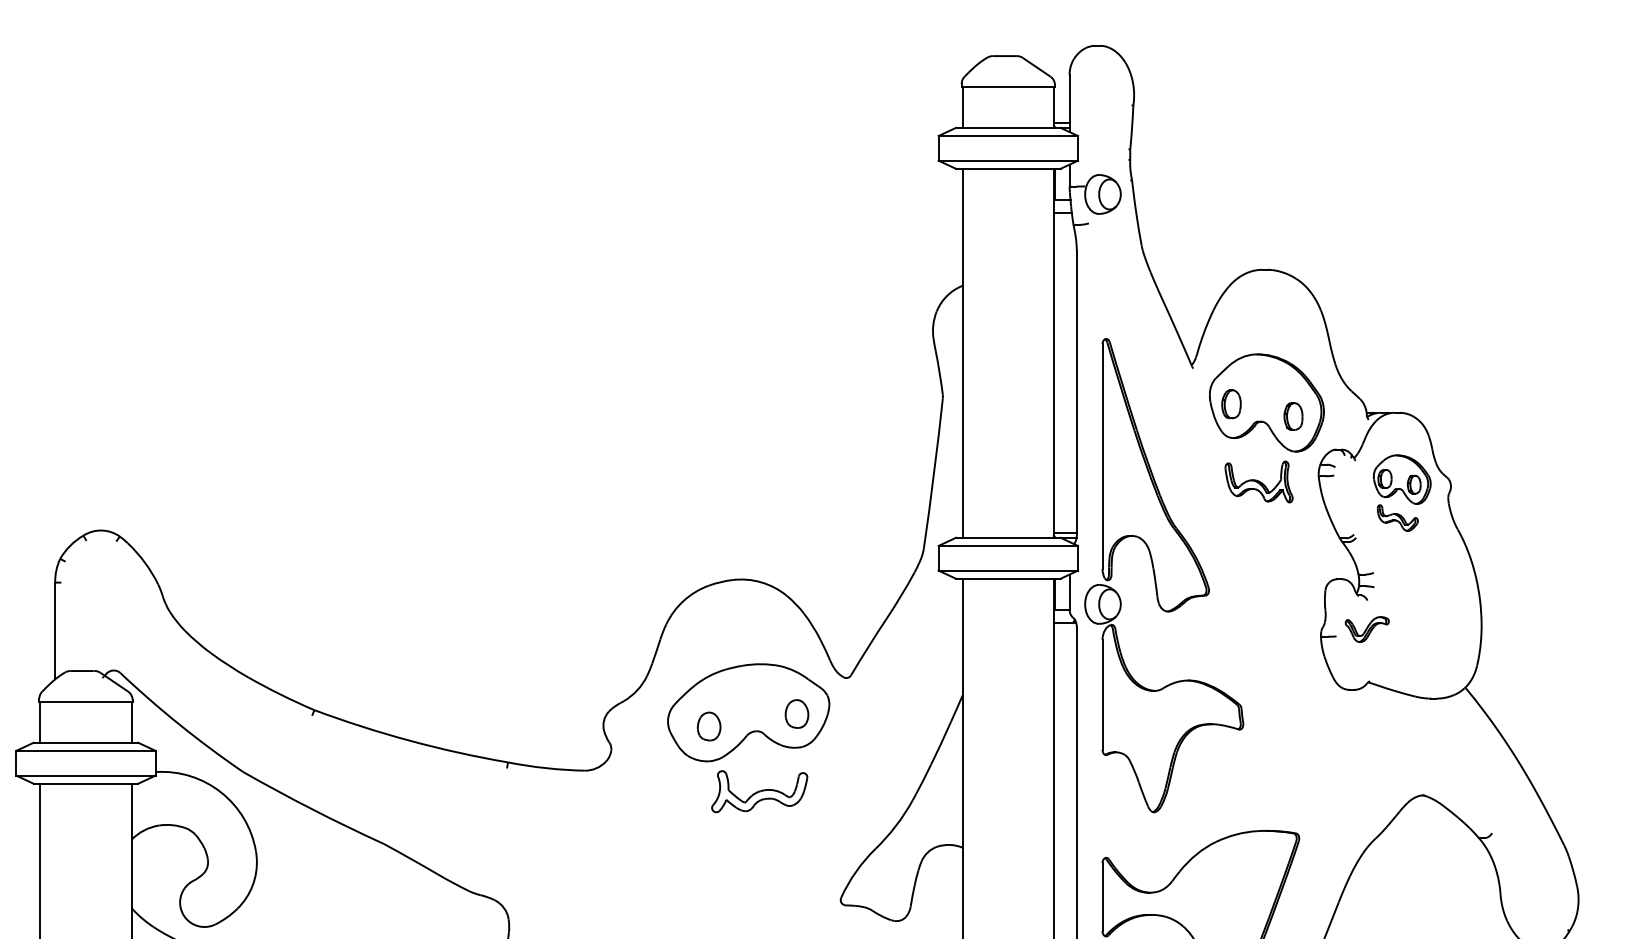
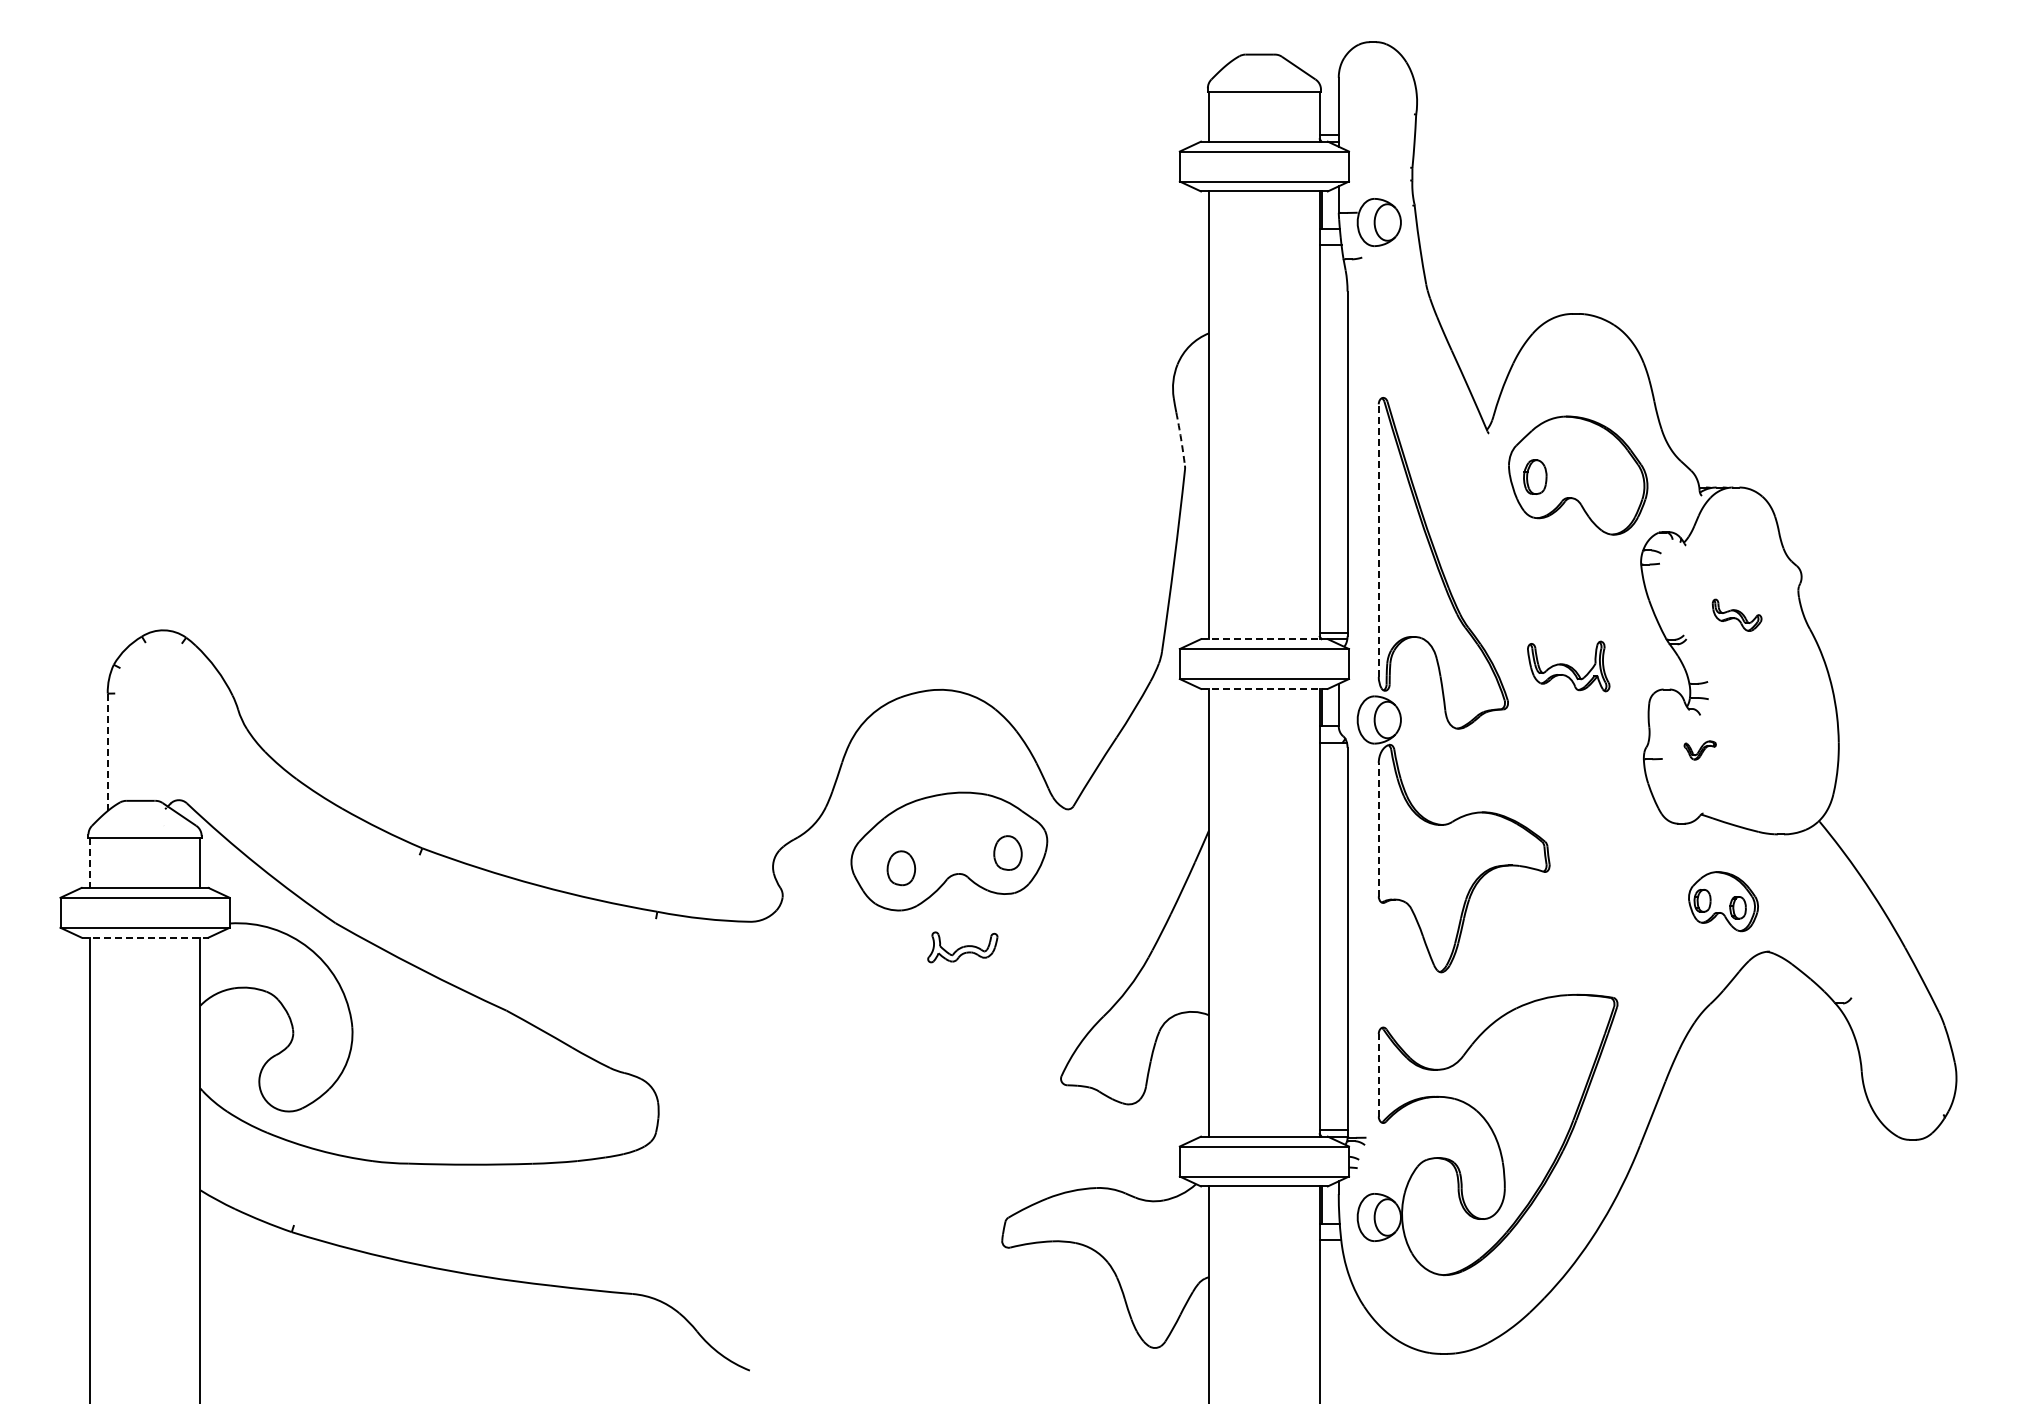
arc: (939, 373) -> (1181, 439), solid -> dashed
part: (1293, 416) -> (1610, 491), removed
line: (1102, 456) -> (1378, 540), solid -> dashed
part: (1402, 479) -> (1723, 901), moved
part: (1258, 482) -> (1568, 666), moved
line: (1008, 538) -> (1264, 639), solid -> dashed
line: (1008, 578) -> (1264, 688), solid -> dashed
part: (1367, 629) -> (1700, 750), size x0.6
line: (55, 631) -> (107, 752), solid -> dashed
line: (1102, 694) -> (1378, 829), solid -> dashed
line: (40, 722) -> (89, 863), solid -> dashed
line: (86, 783) -> (145, 937), solid -> dashed
part: (759, 791) -> (962, 947), size x0.6
line: (1102, 896) -> (1378, 1074), solid -> dashed

